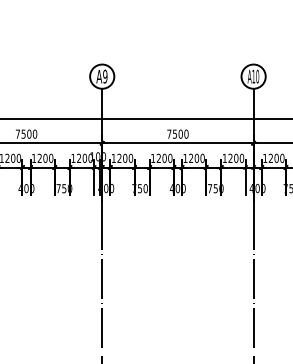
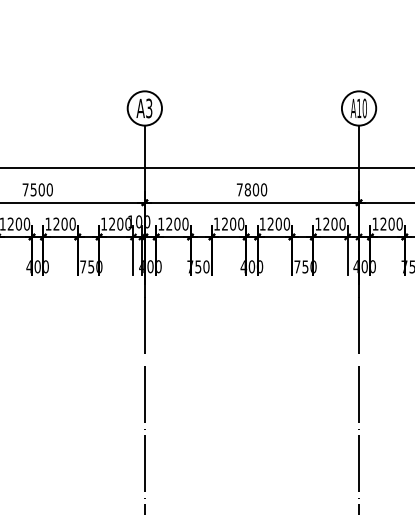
text: (105, 76) -> (149, 108), A9 -> A3
text: (174, 133) -> (247, 188), 7500 -> 7800

